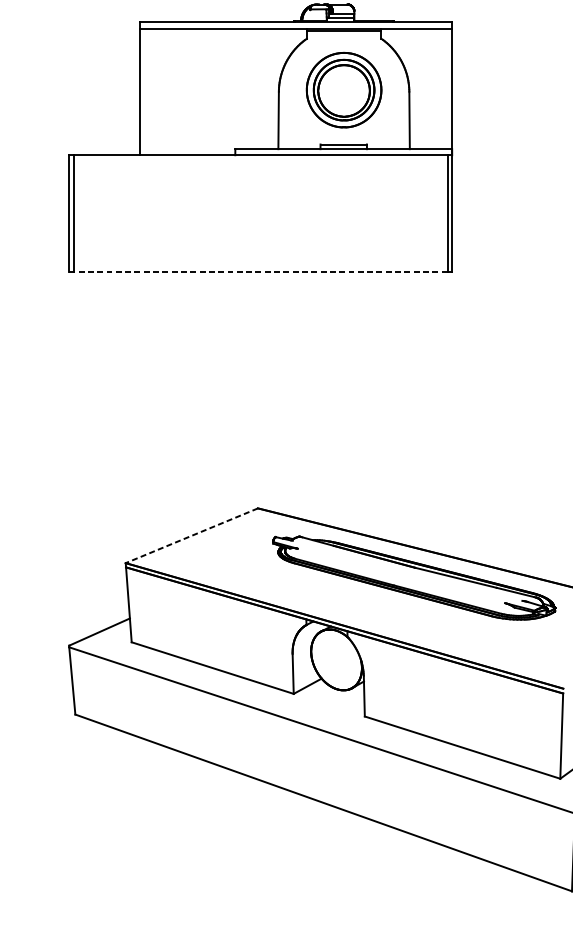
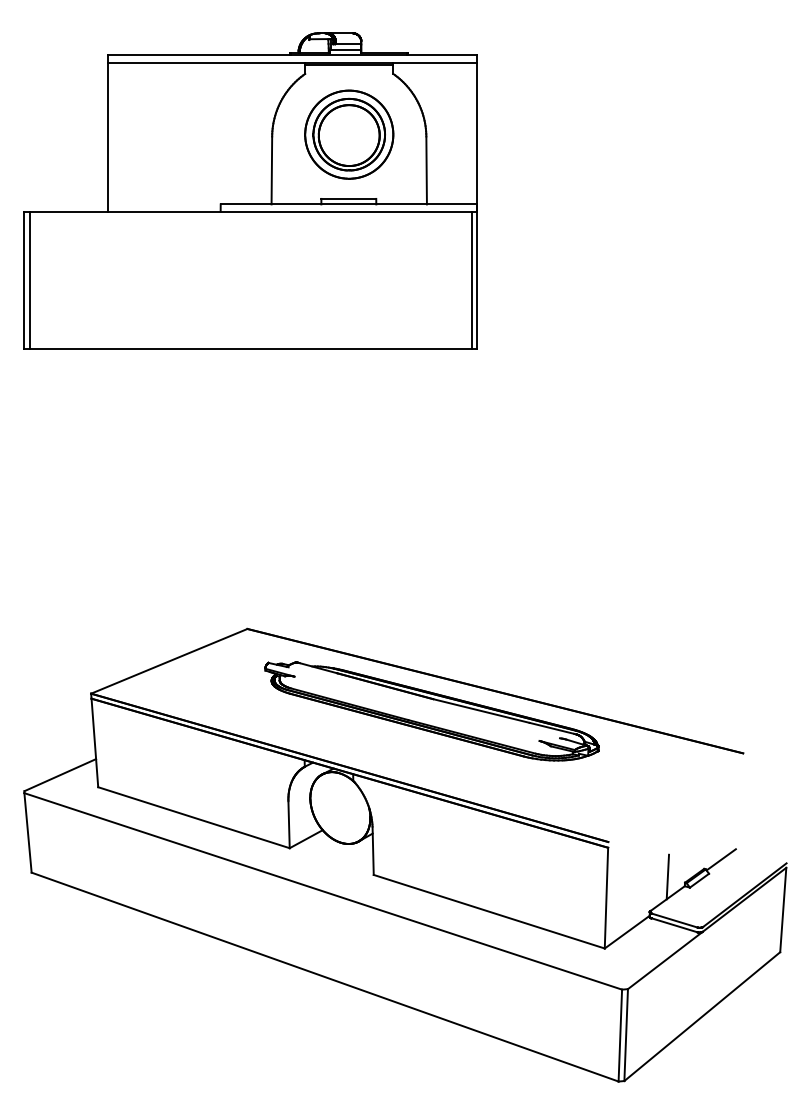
line: (258, 271) -> (247, 349), dashed -> solid
line: (192, 535) -> (169, 661), dashed -> solid

